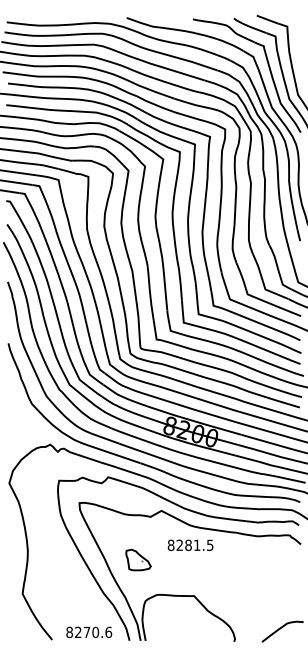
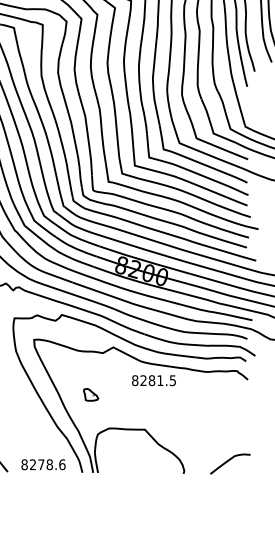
text: (190, 544) -> (153, 379), moved
part: (138, 559) -> (91, 394), size x0.6
text: (95, 632) -> (49, 464), 8270.6 -> 8278.6

